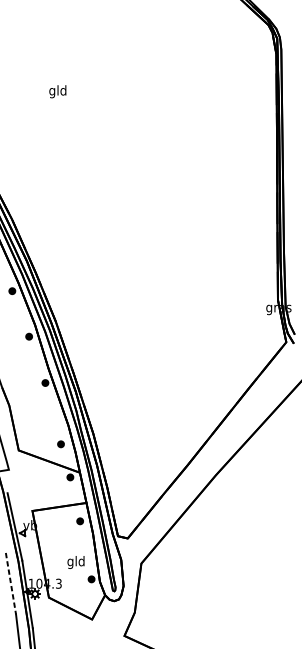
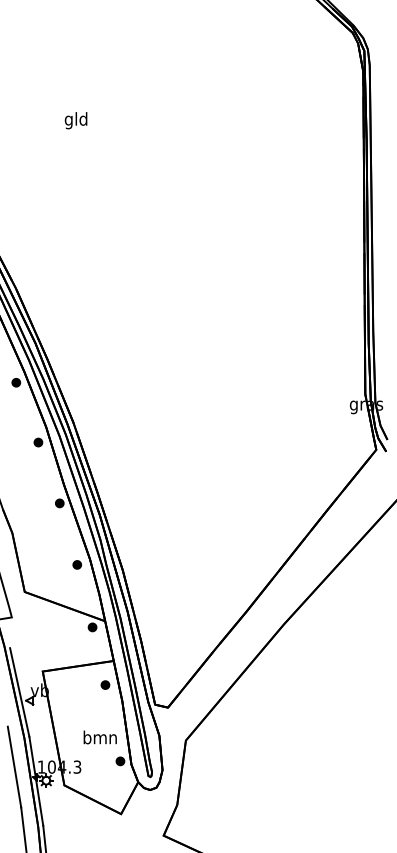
part: (60, 443) -> (76, 564), moved
text: (75, 561) -> (99, 738), gld -> bmn
line: (10, 584) -> (14, 767), dashed -> solid

